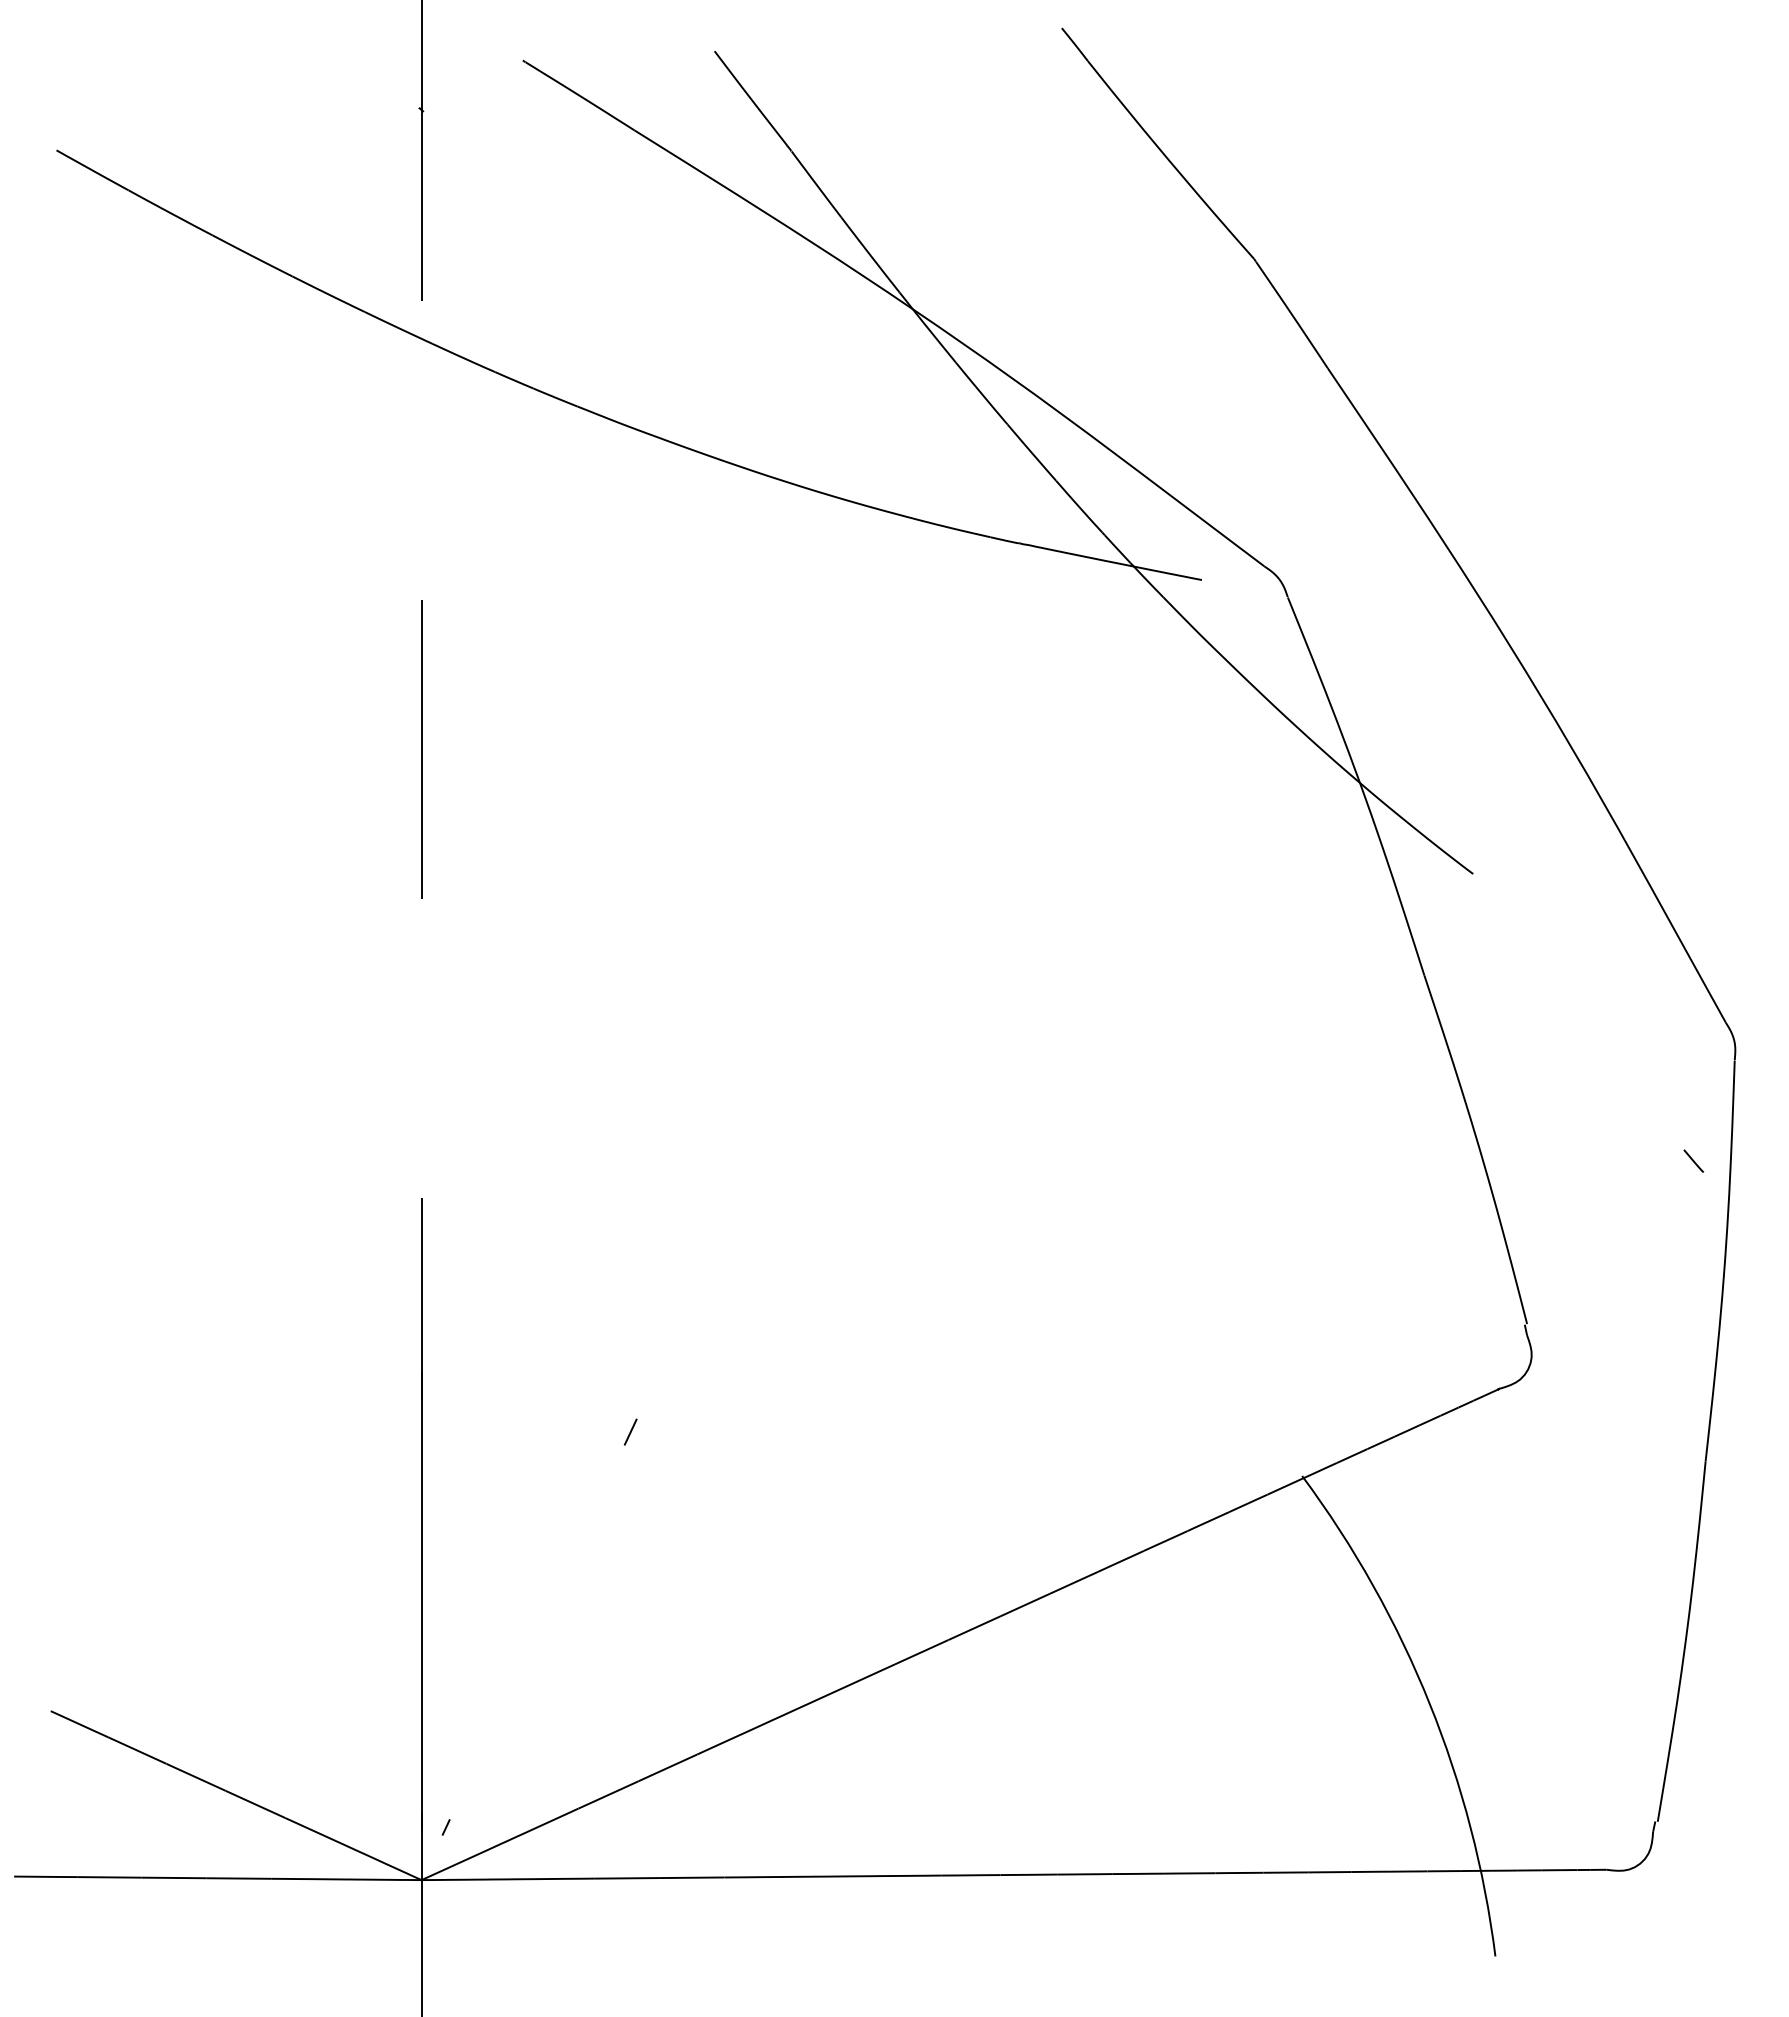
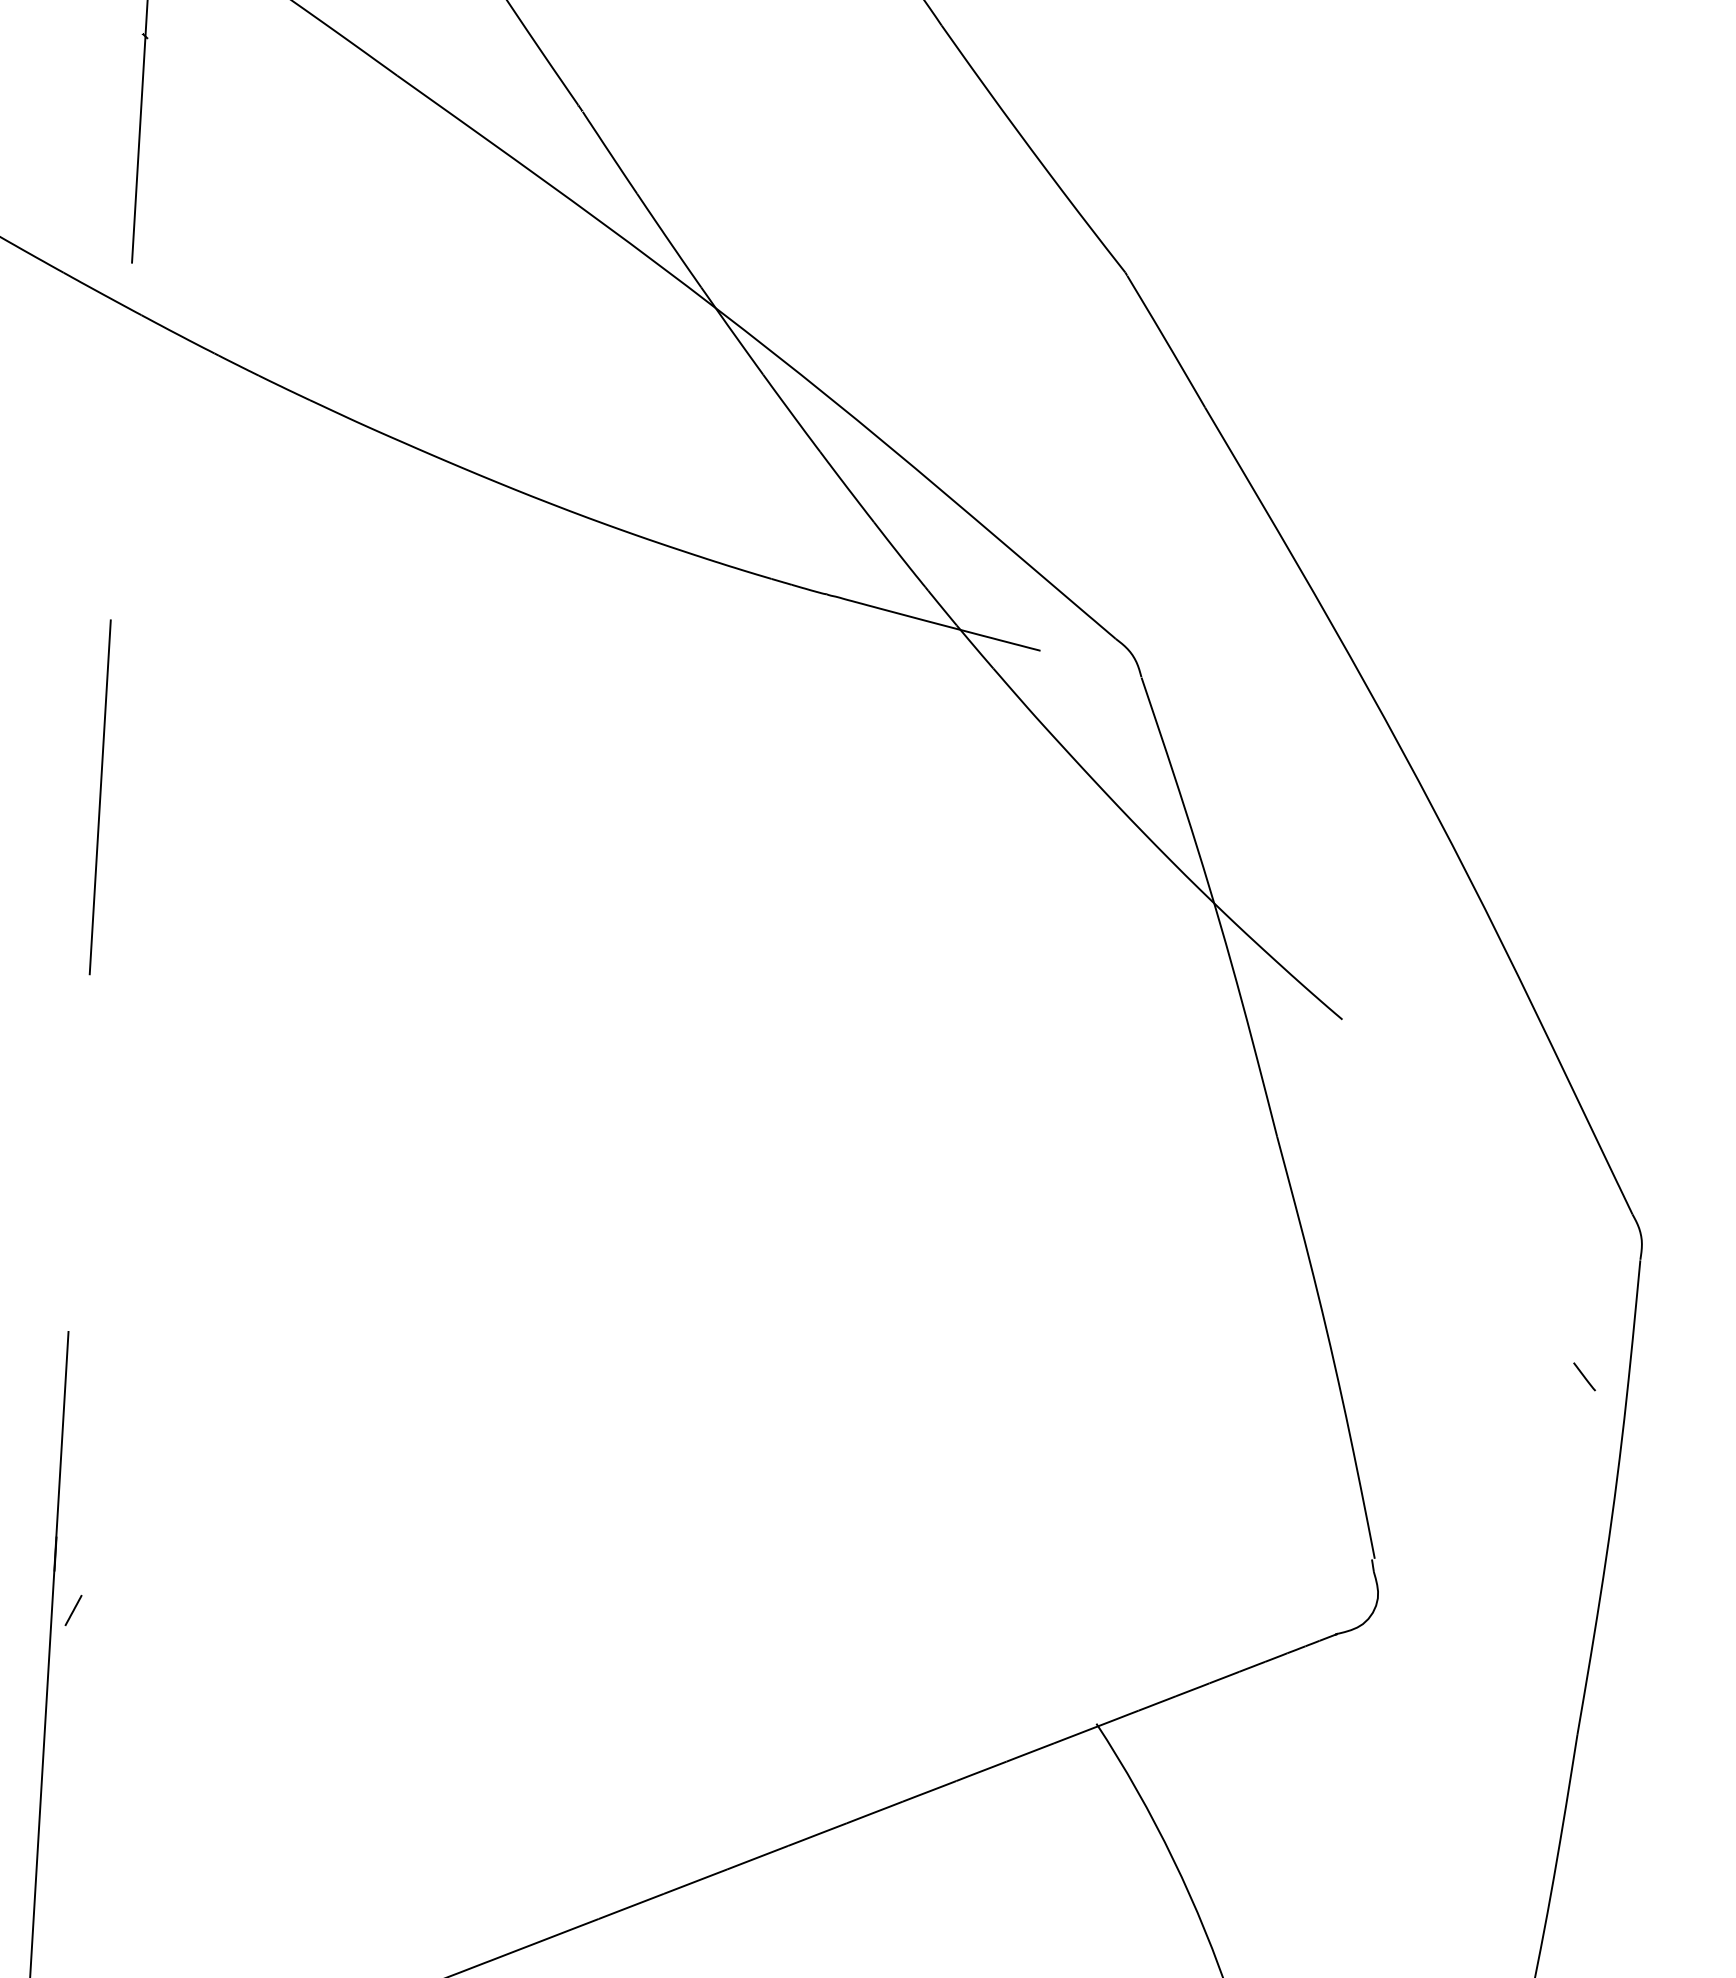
line: (630, 1431) -> (73, 1609), moved

